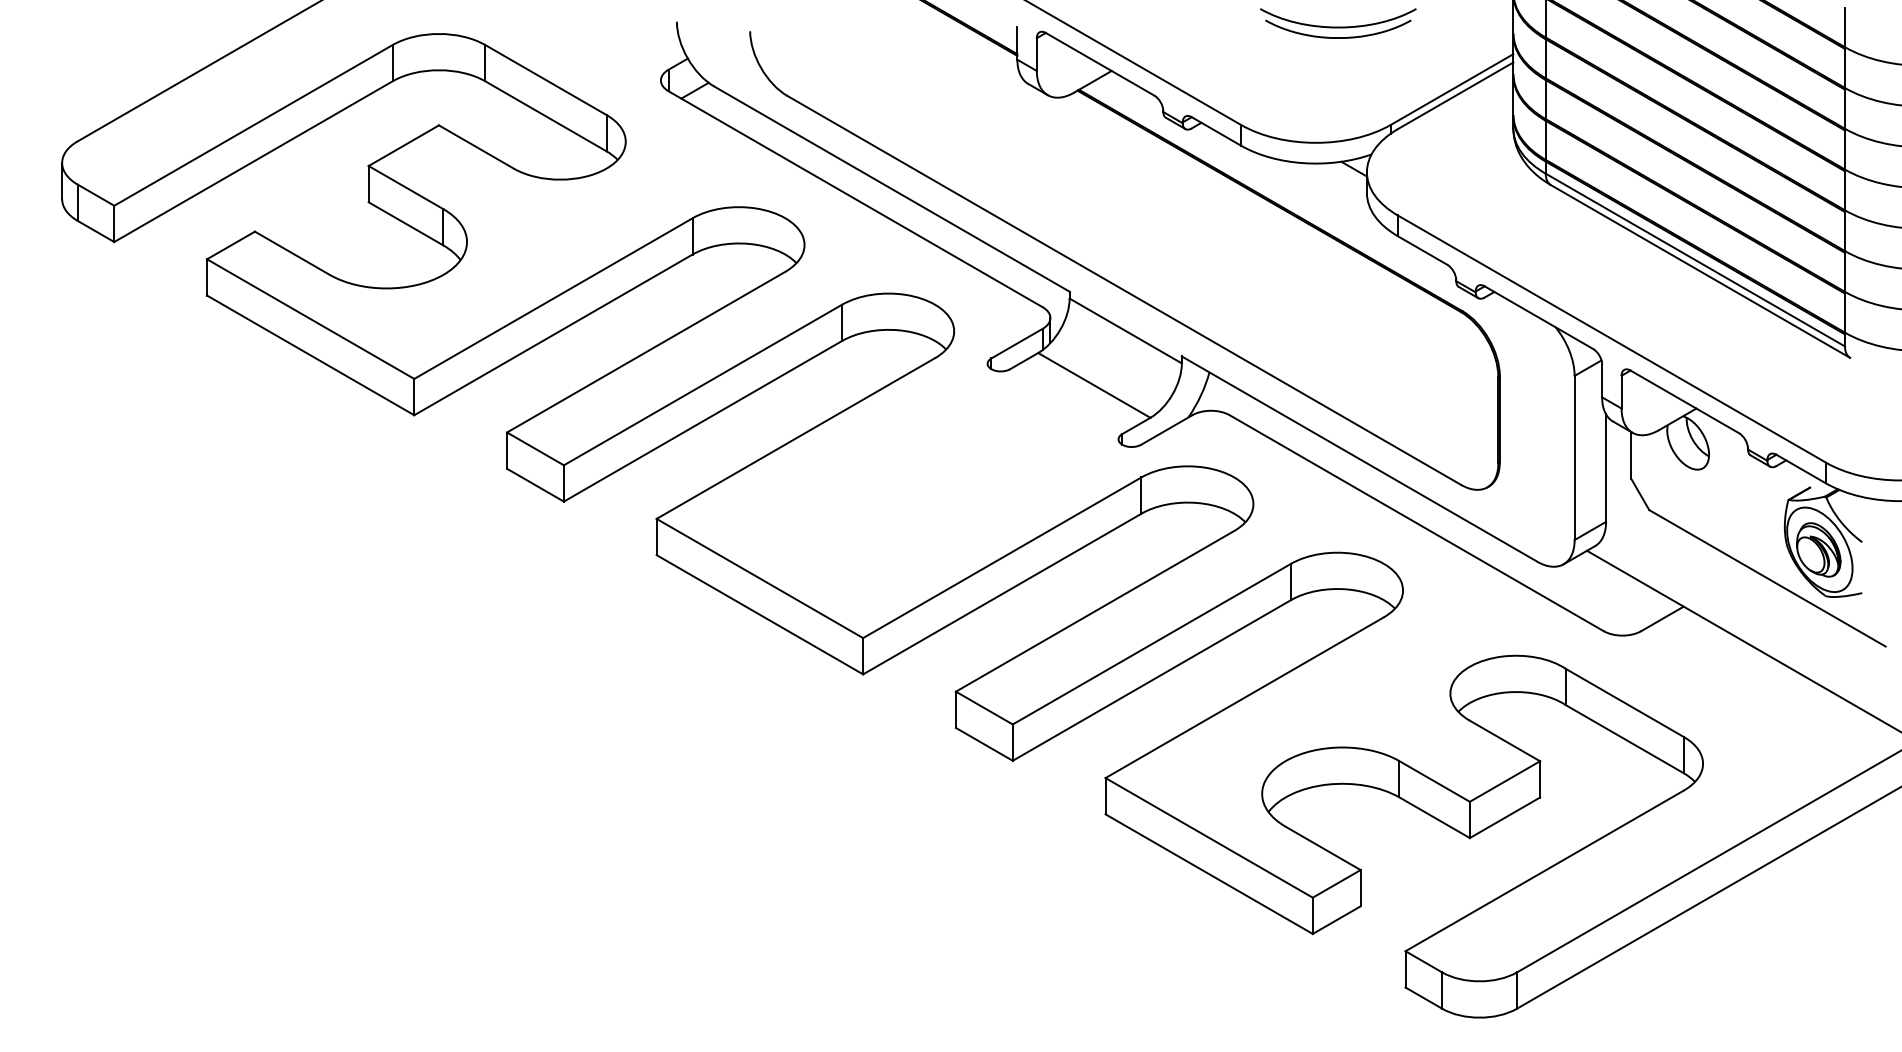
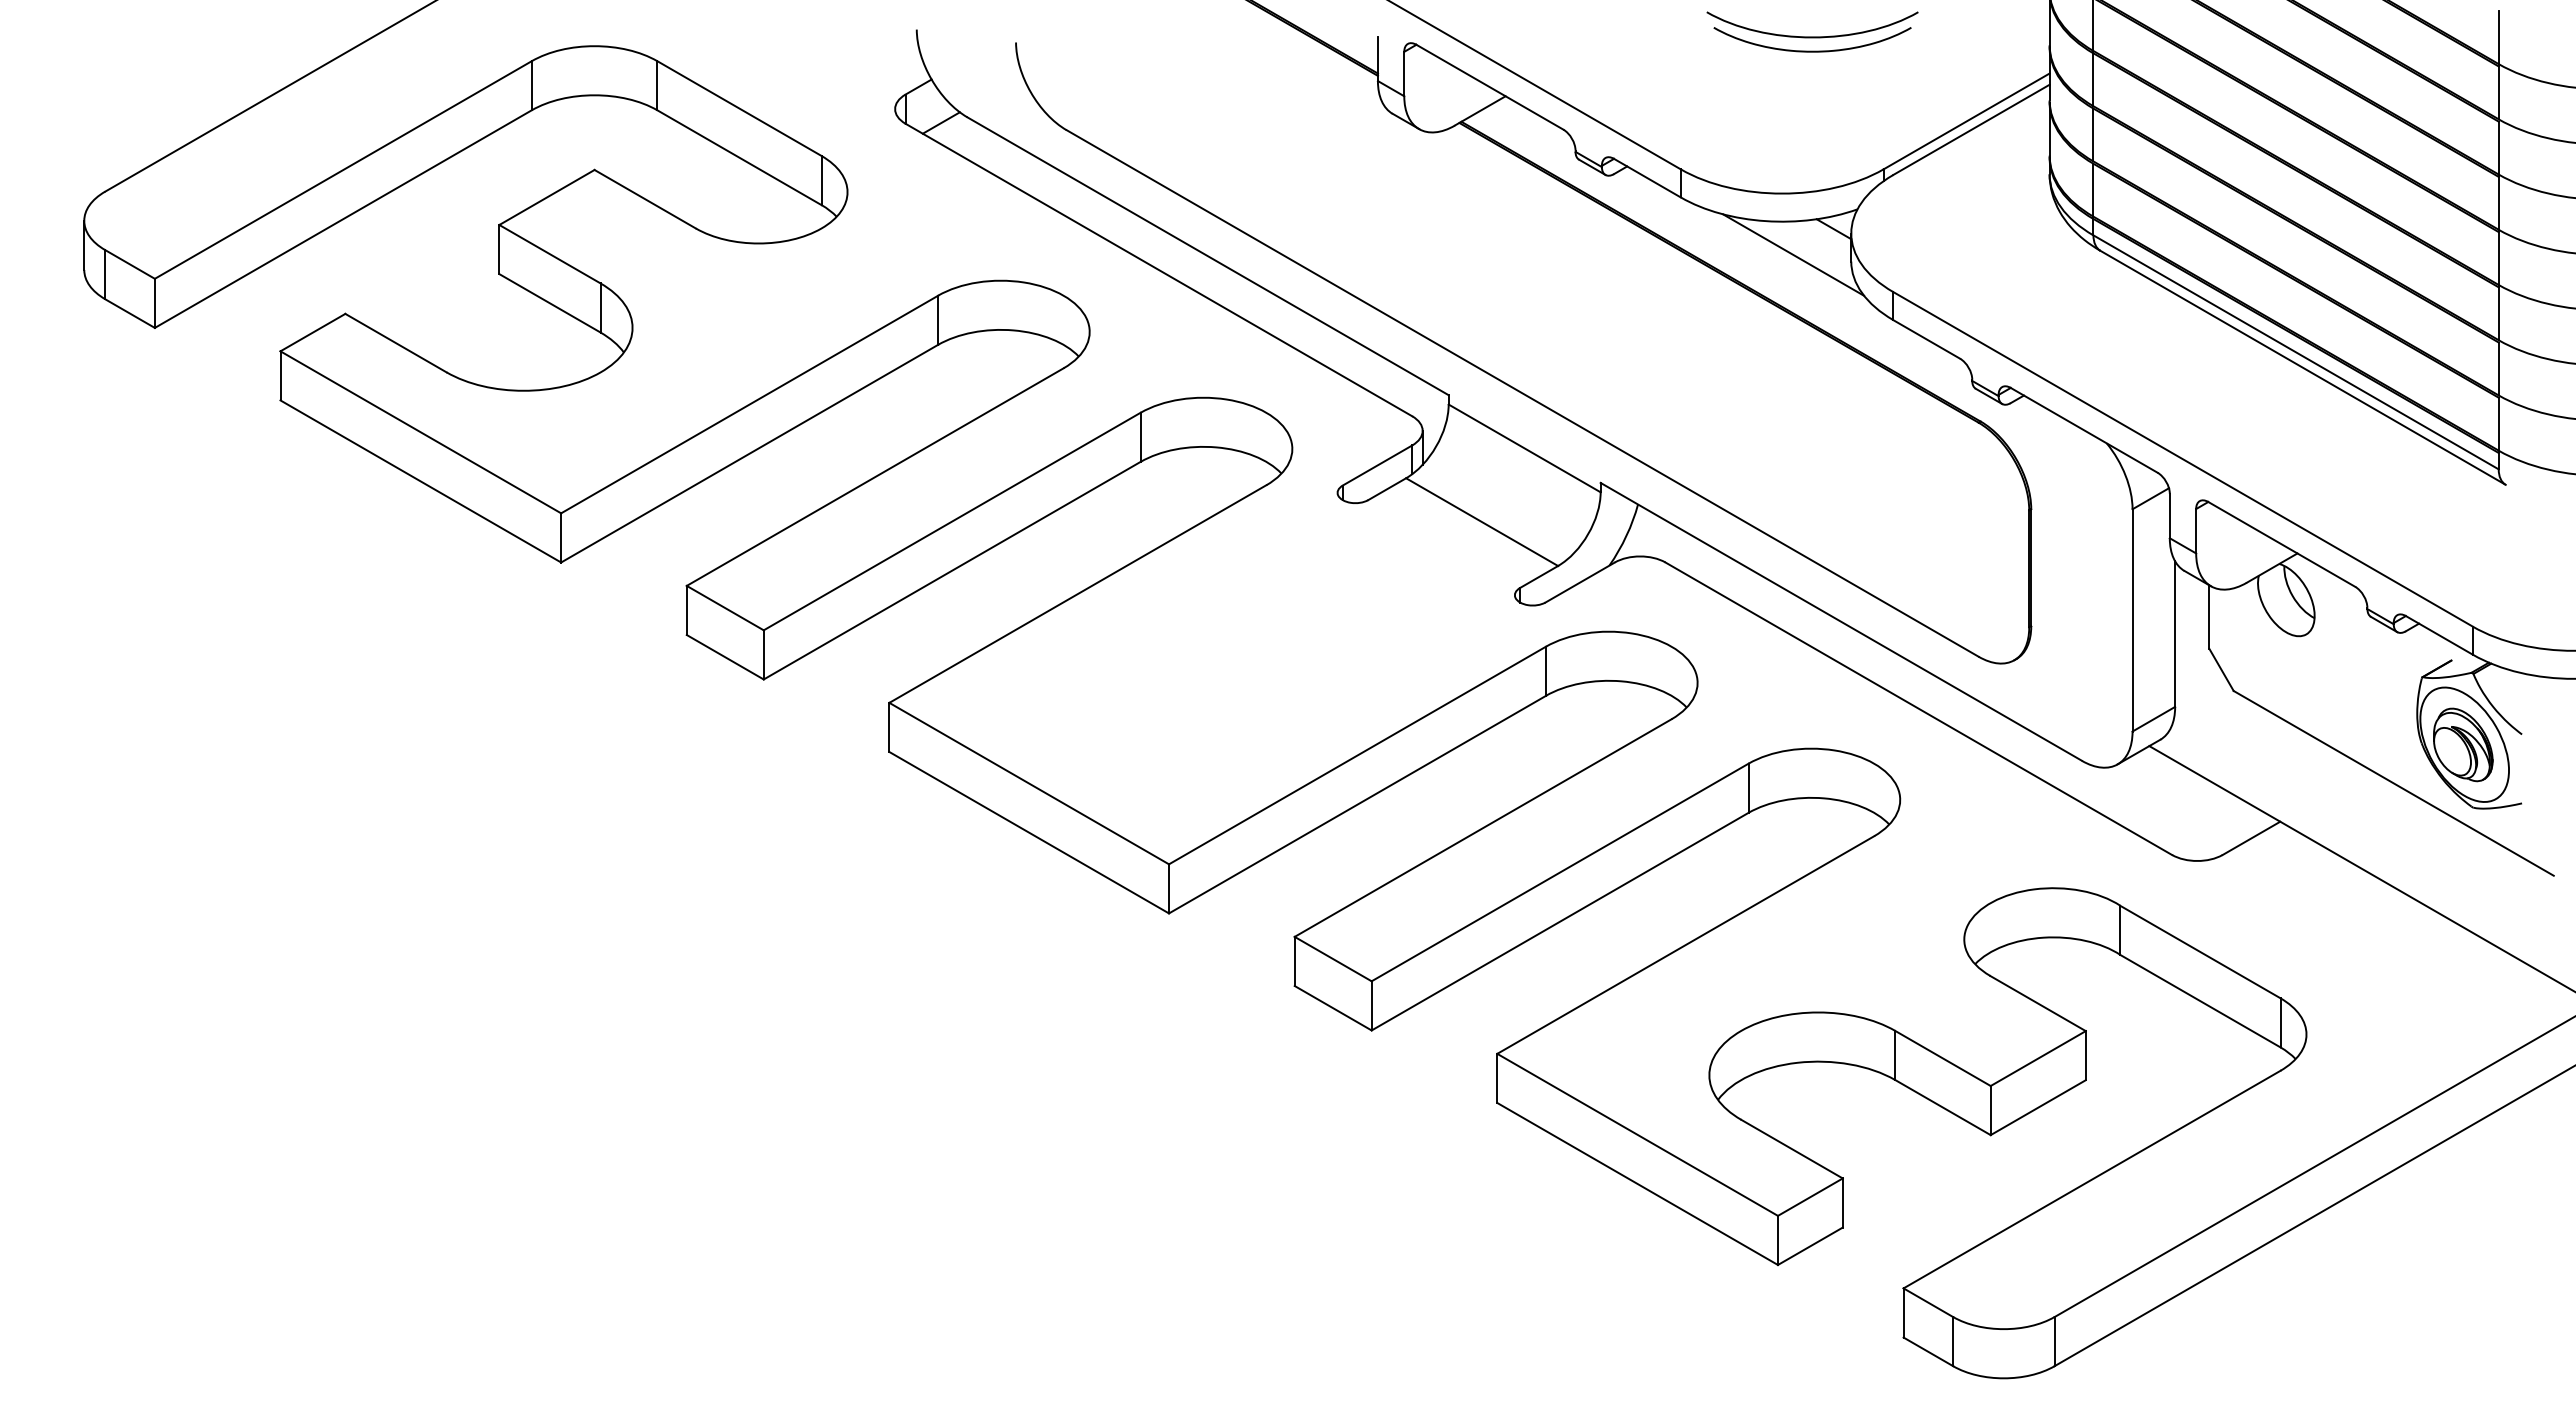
line: (1324, 187) -> (1793, 254), added

